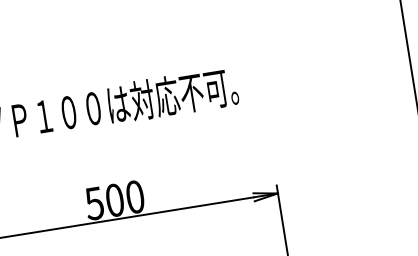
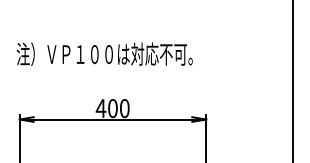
text: (93, 203) -> (100, 108), 500 -> 400

